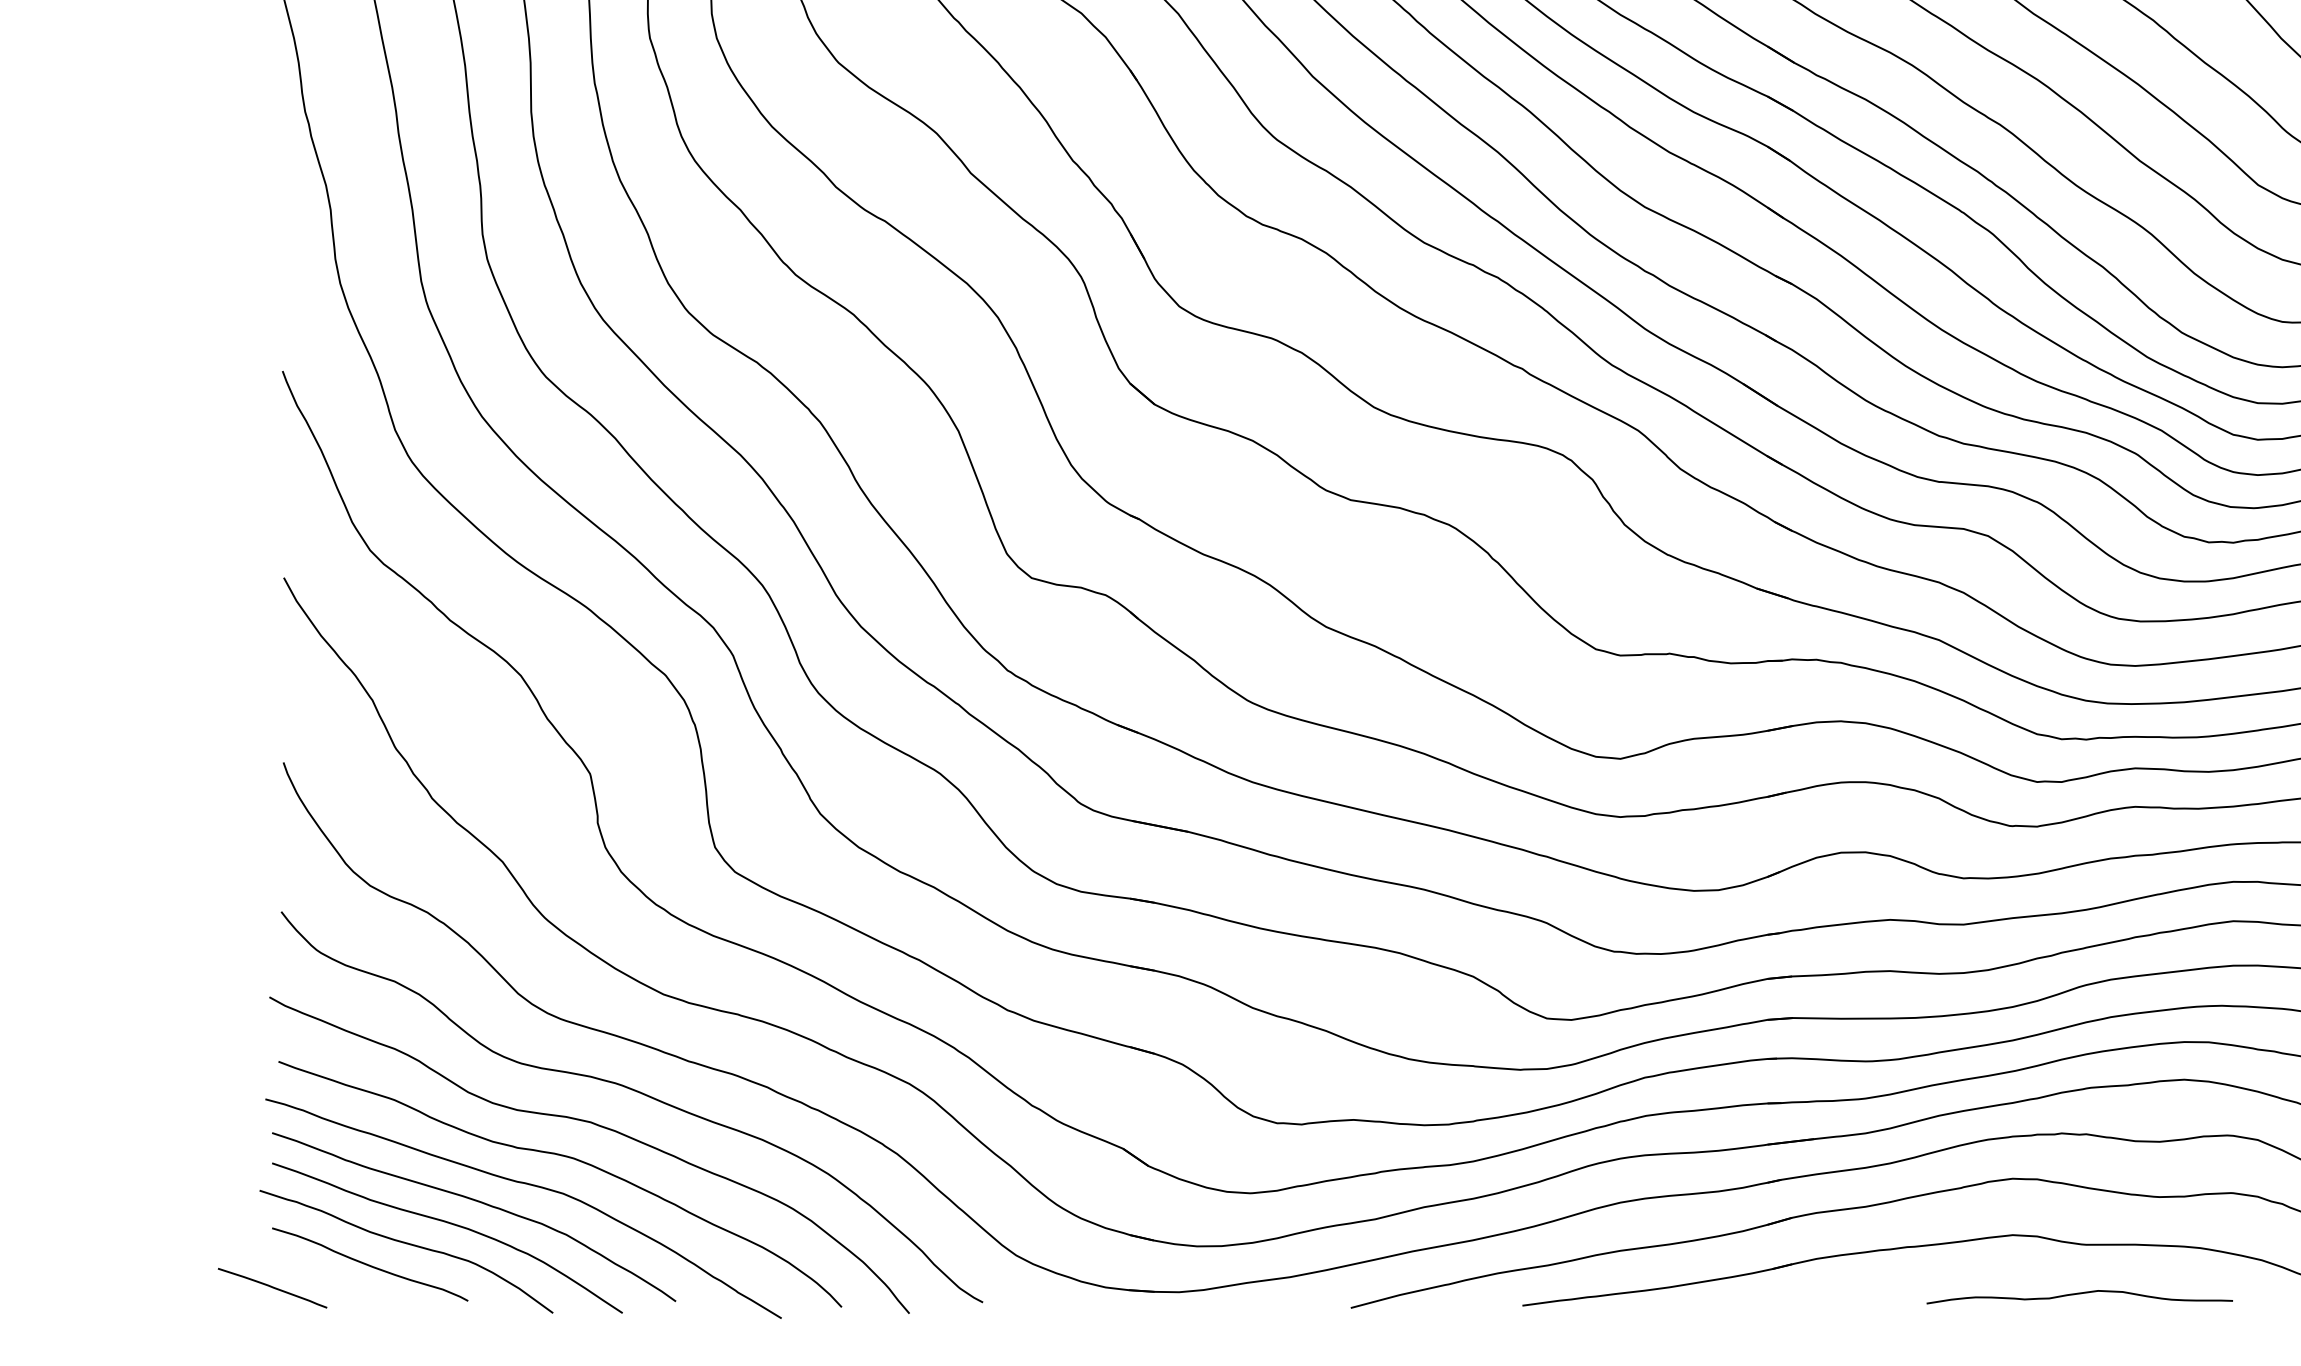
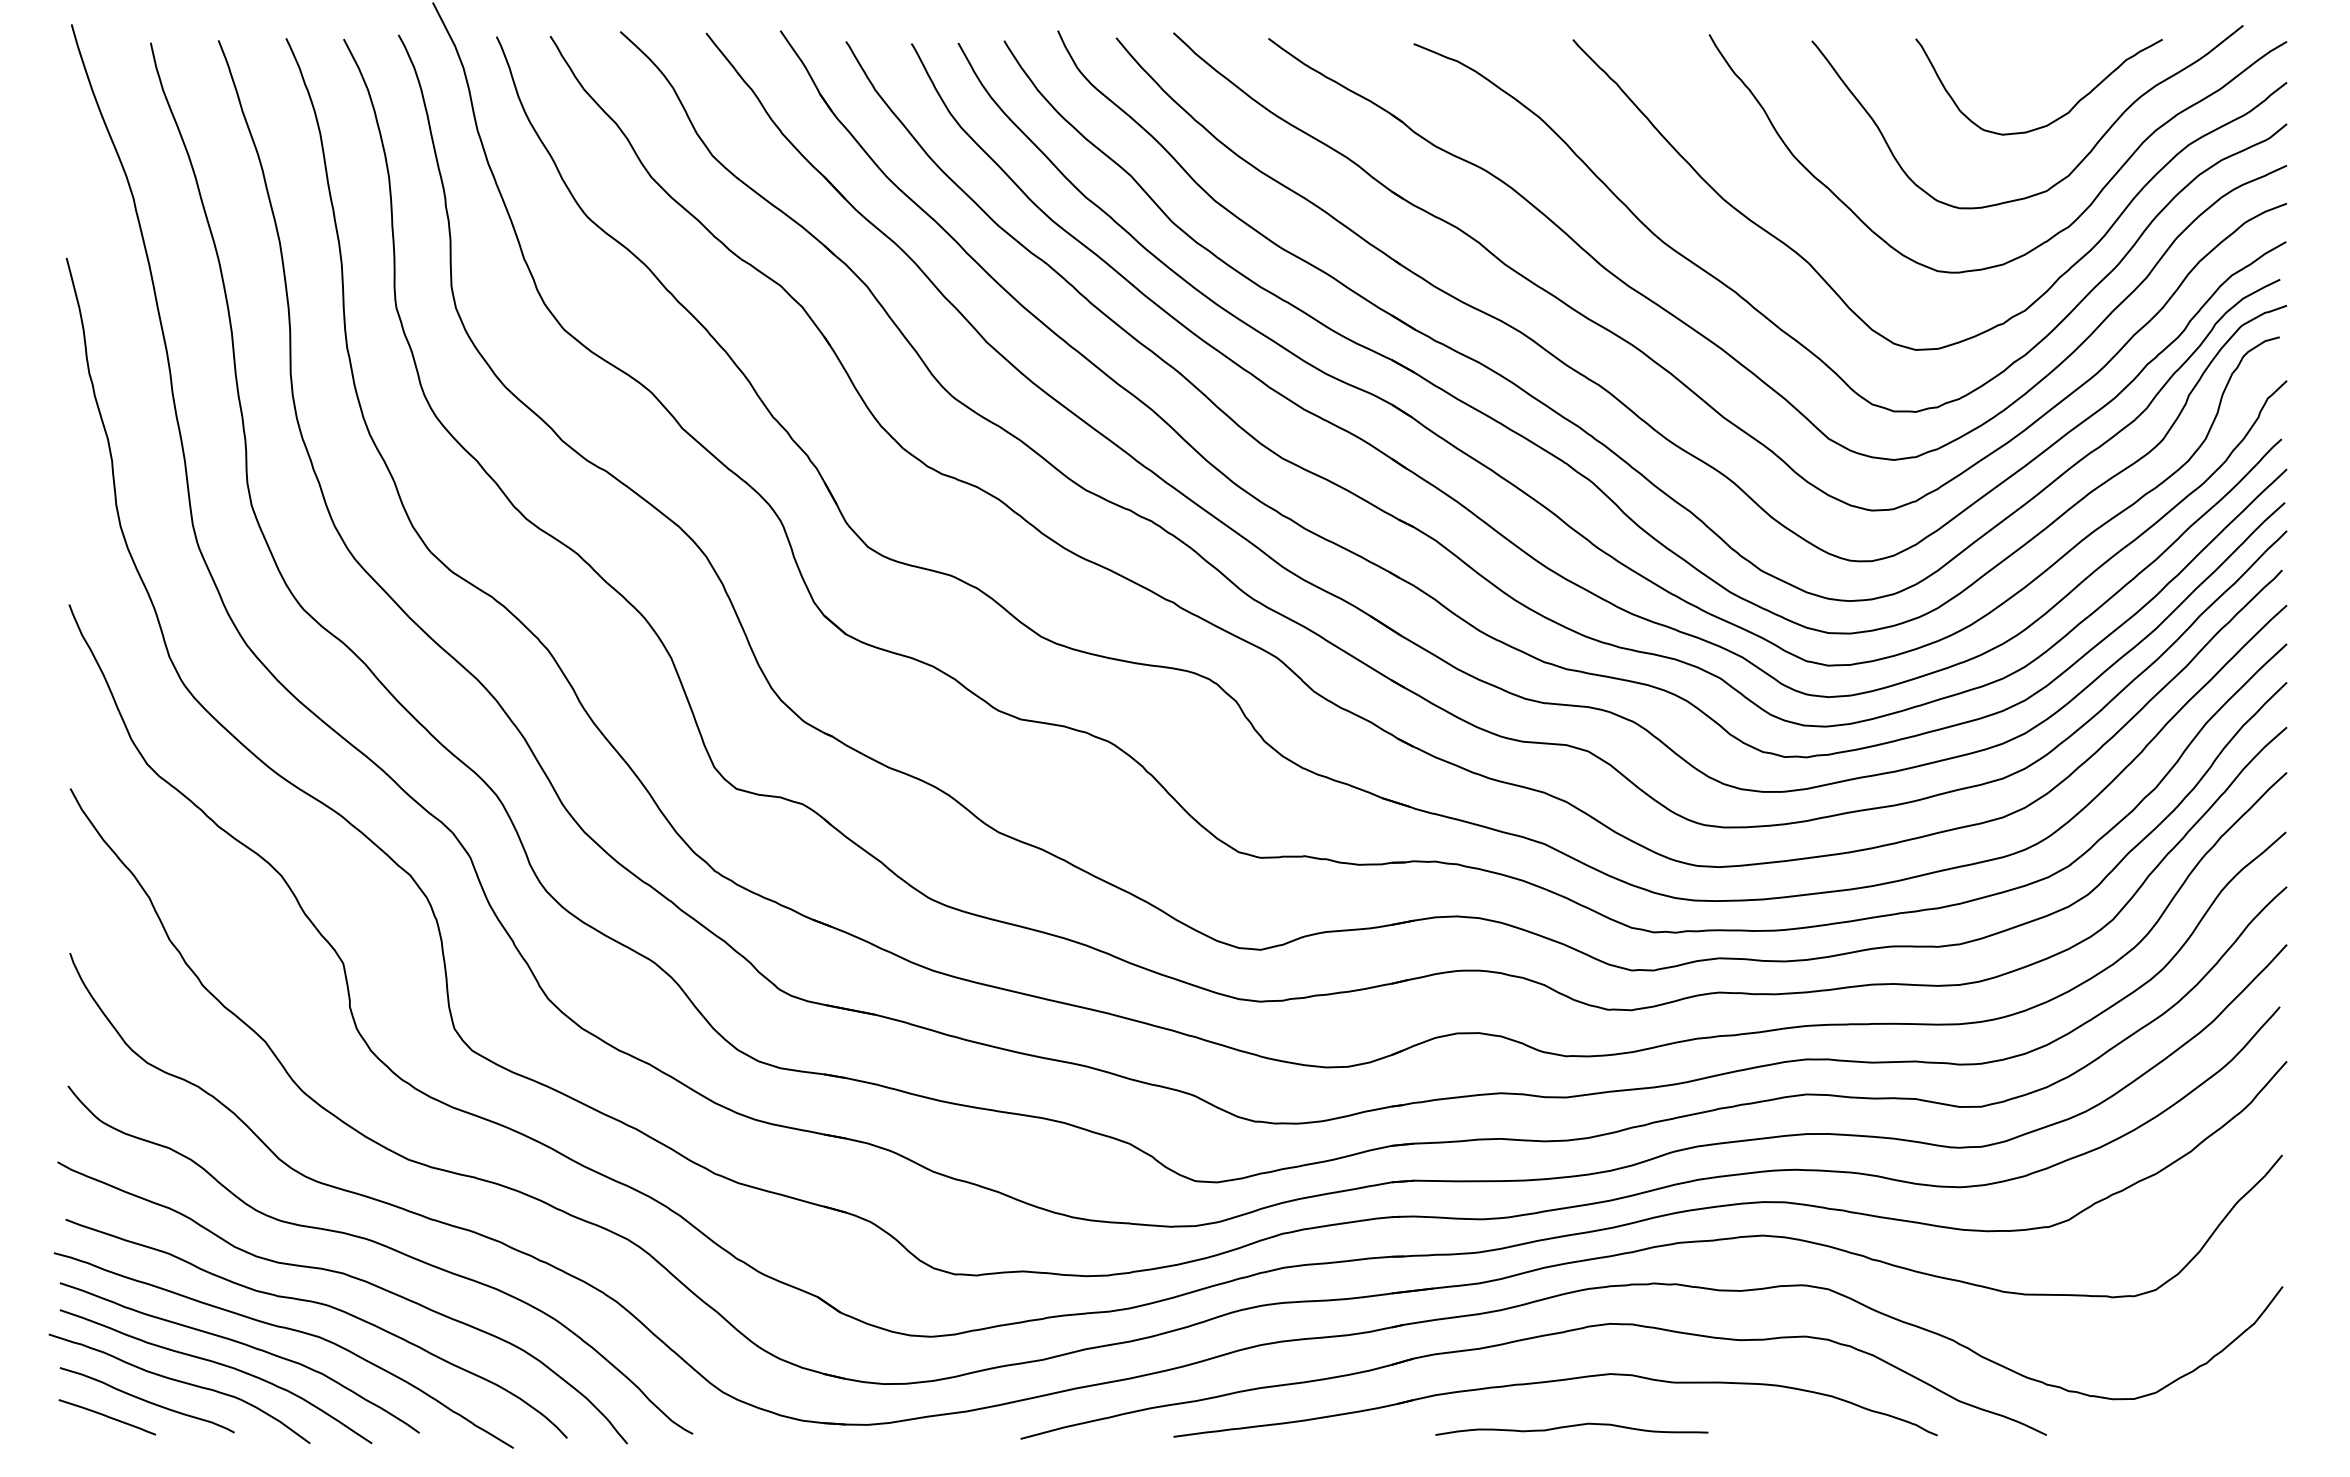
curve: (272, 1288) -> (107, 1417), moved
curve: (2078, 1295) -> (1570, 1427), moved

